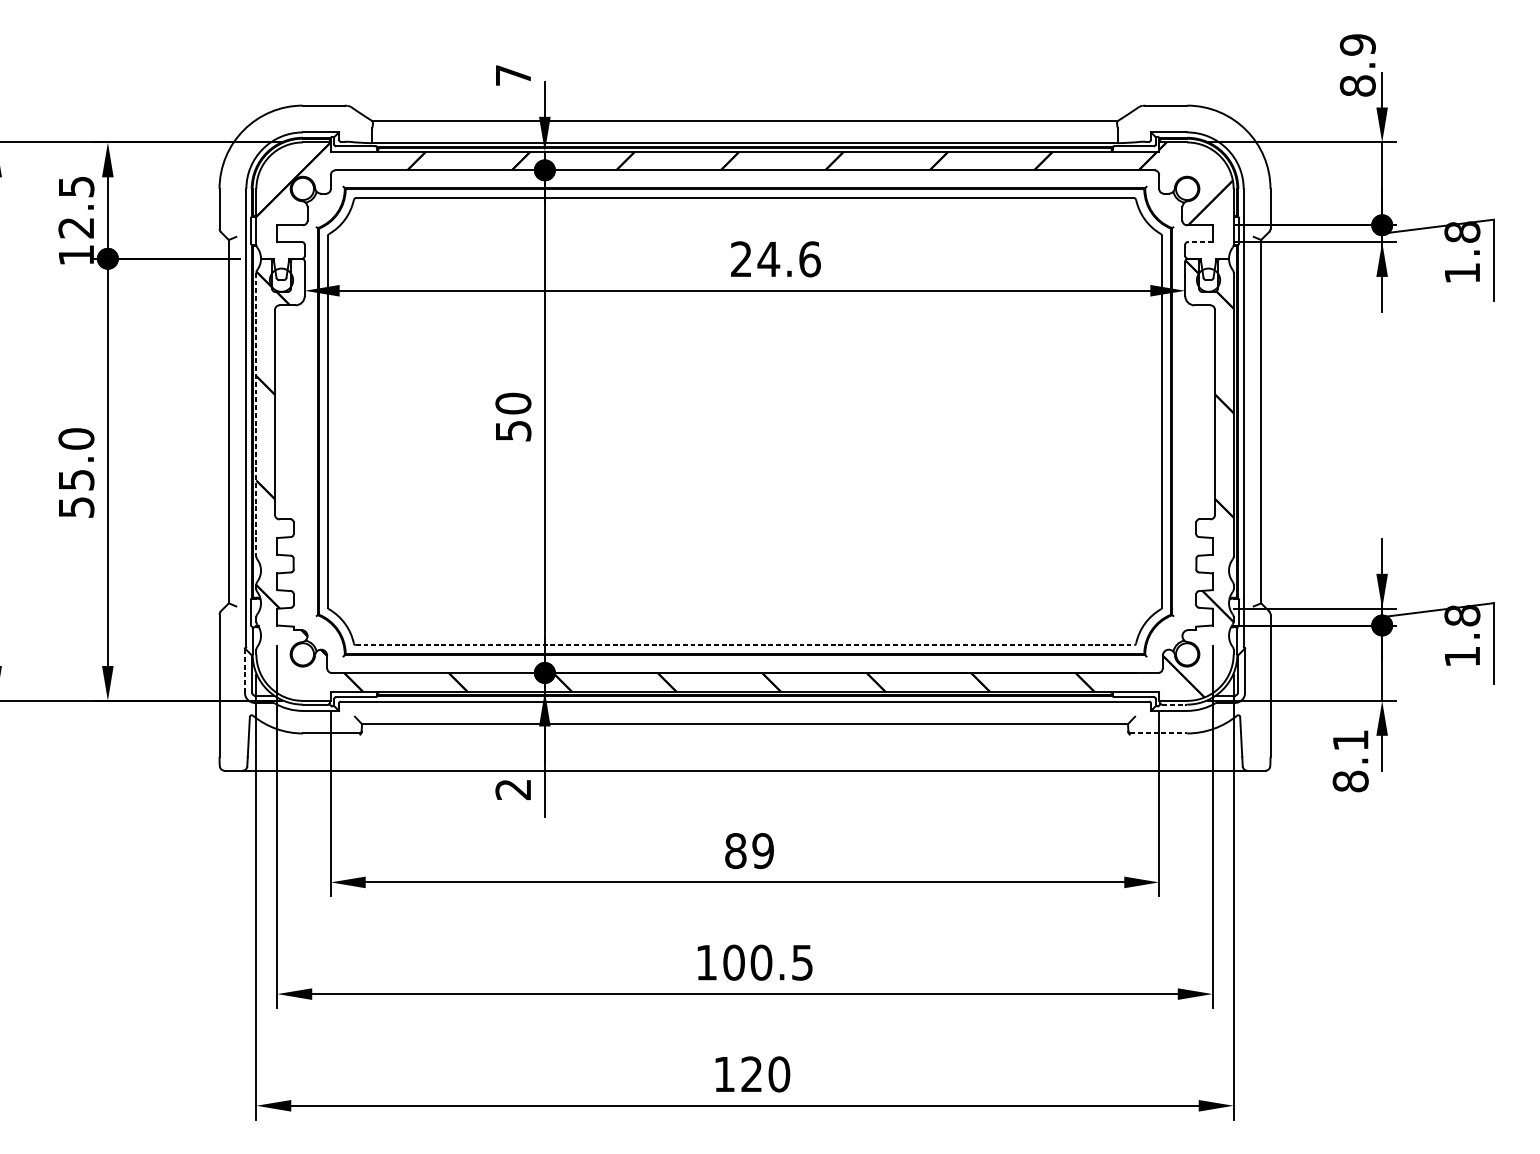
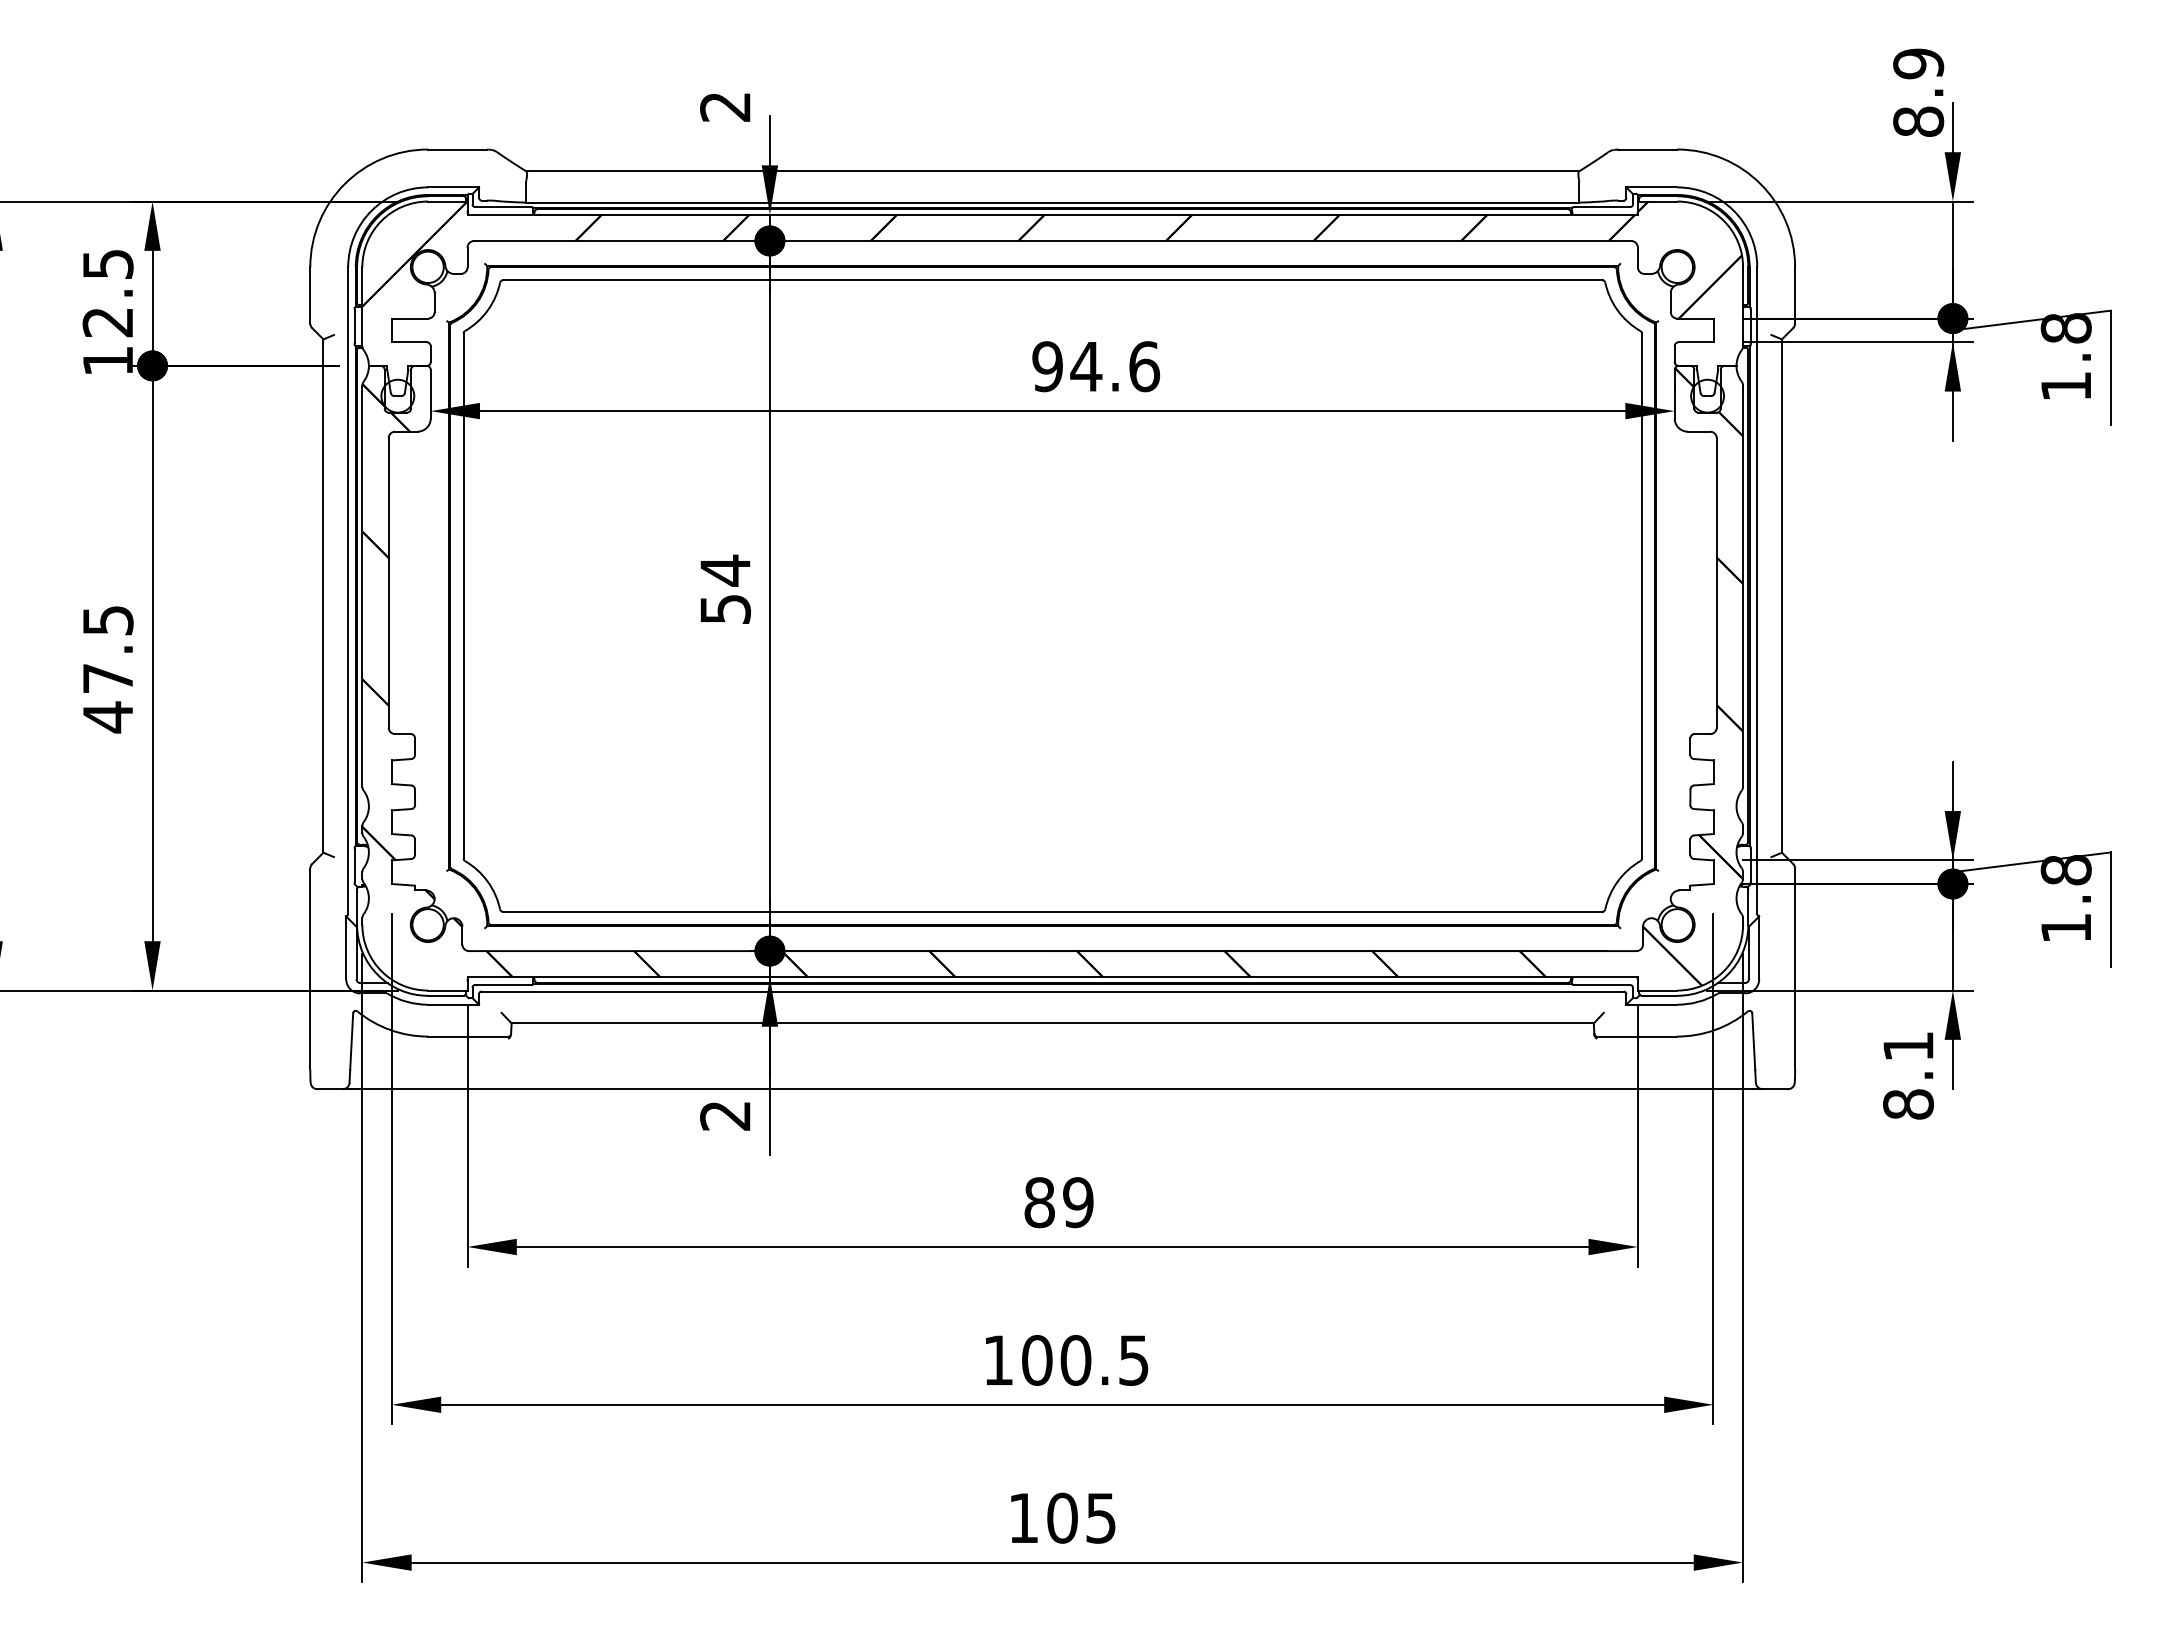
text: (513, 75) -> (725, 106), 7 -> 2
line: (1199, 242) -> (1695, 342), dashed -> solid
text: (741, 259) -> (1047, 366), 24.6 -> 94.6
text: (513, 403) -> (725, 570), 50 -> 54
line: (256, 414) -> (362, 586), dashed -> solid
text: (76, 473) -> (107, 669), 55.0 -> 47.5
line: (745, 644) -> (1053, 911), dashed -> solid
line: (245, 670) -> (346, 947), dashed -> solid
line: (1174, 704) -> (1659, 995), dashed -> solid
line: (1158, 733) -> (1637, 1036), dashed -> solid
text: (765, 1073) -> (1081, 1517), 120 -> 105

